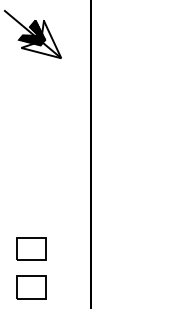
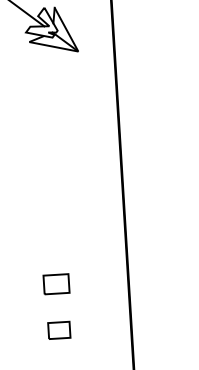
hatch: (32, 32) -> (41, 22), removed
part: (31, 248) -> (56, 283), size x0.7
part: (31, 287) -> (59, 330), size x0.6

